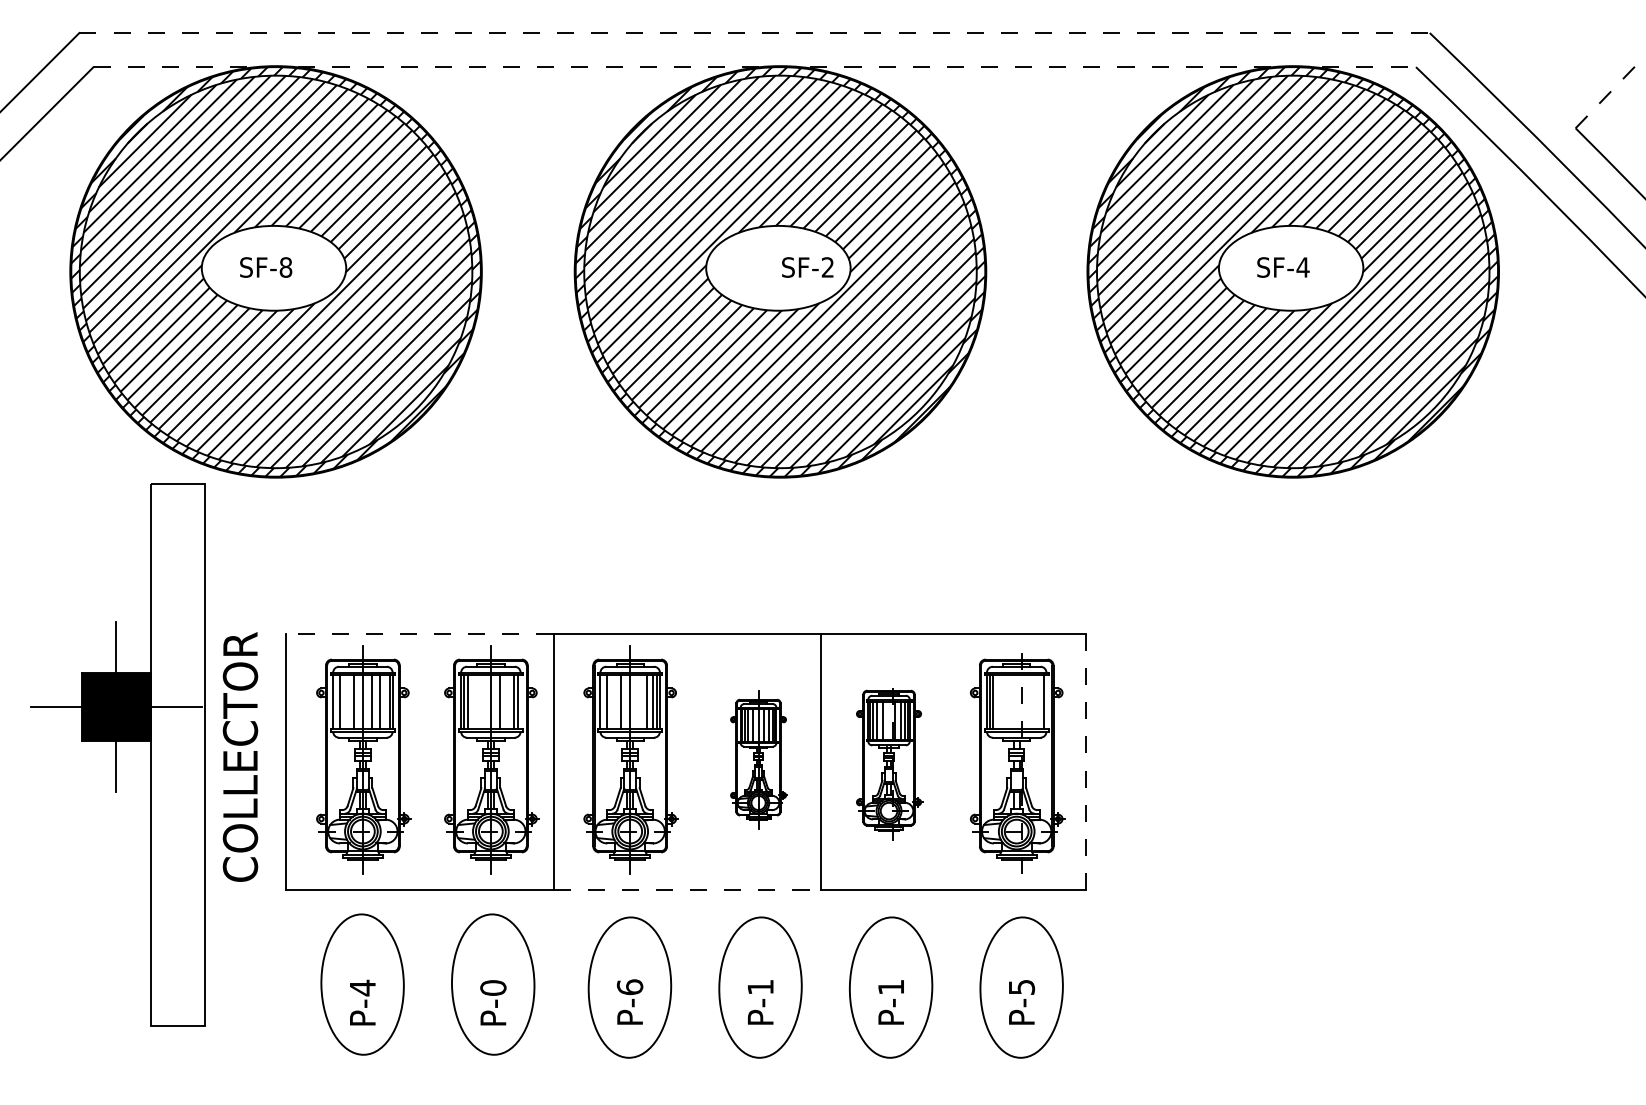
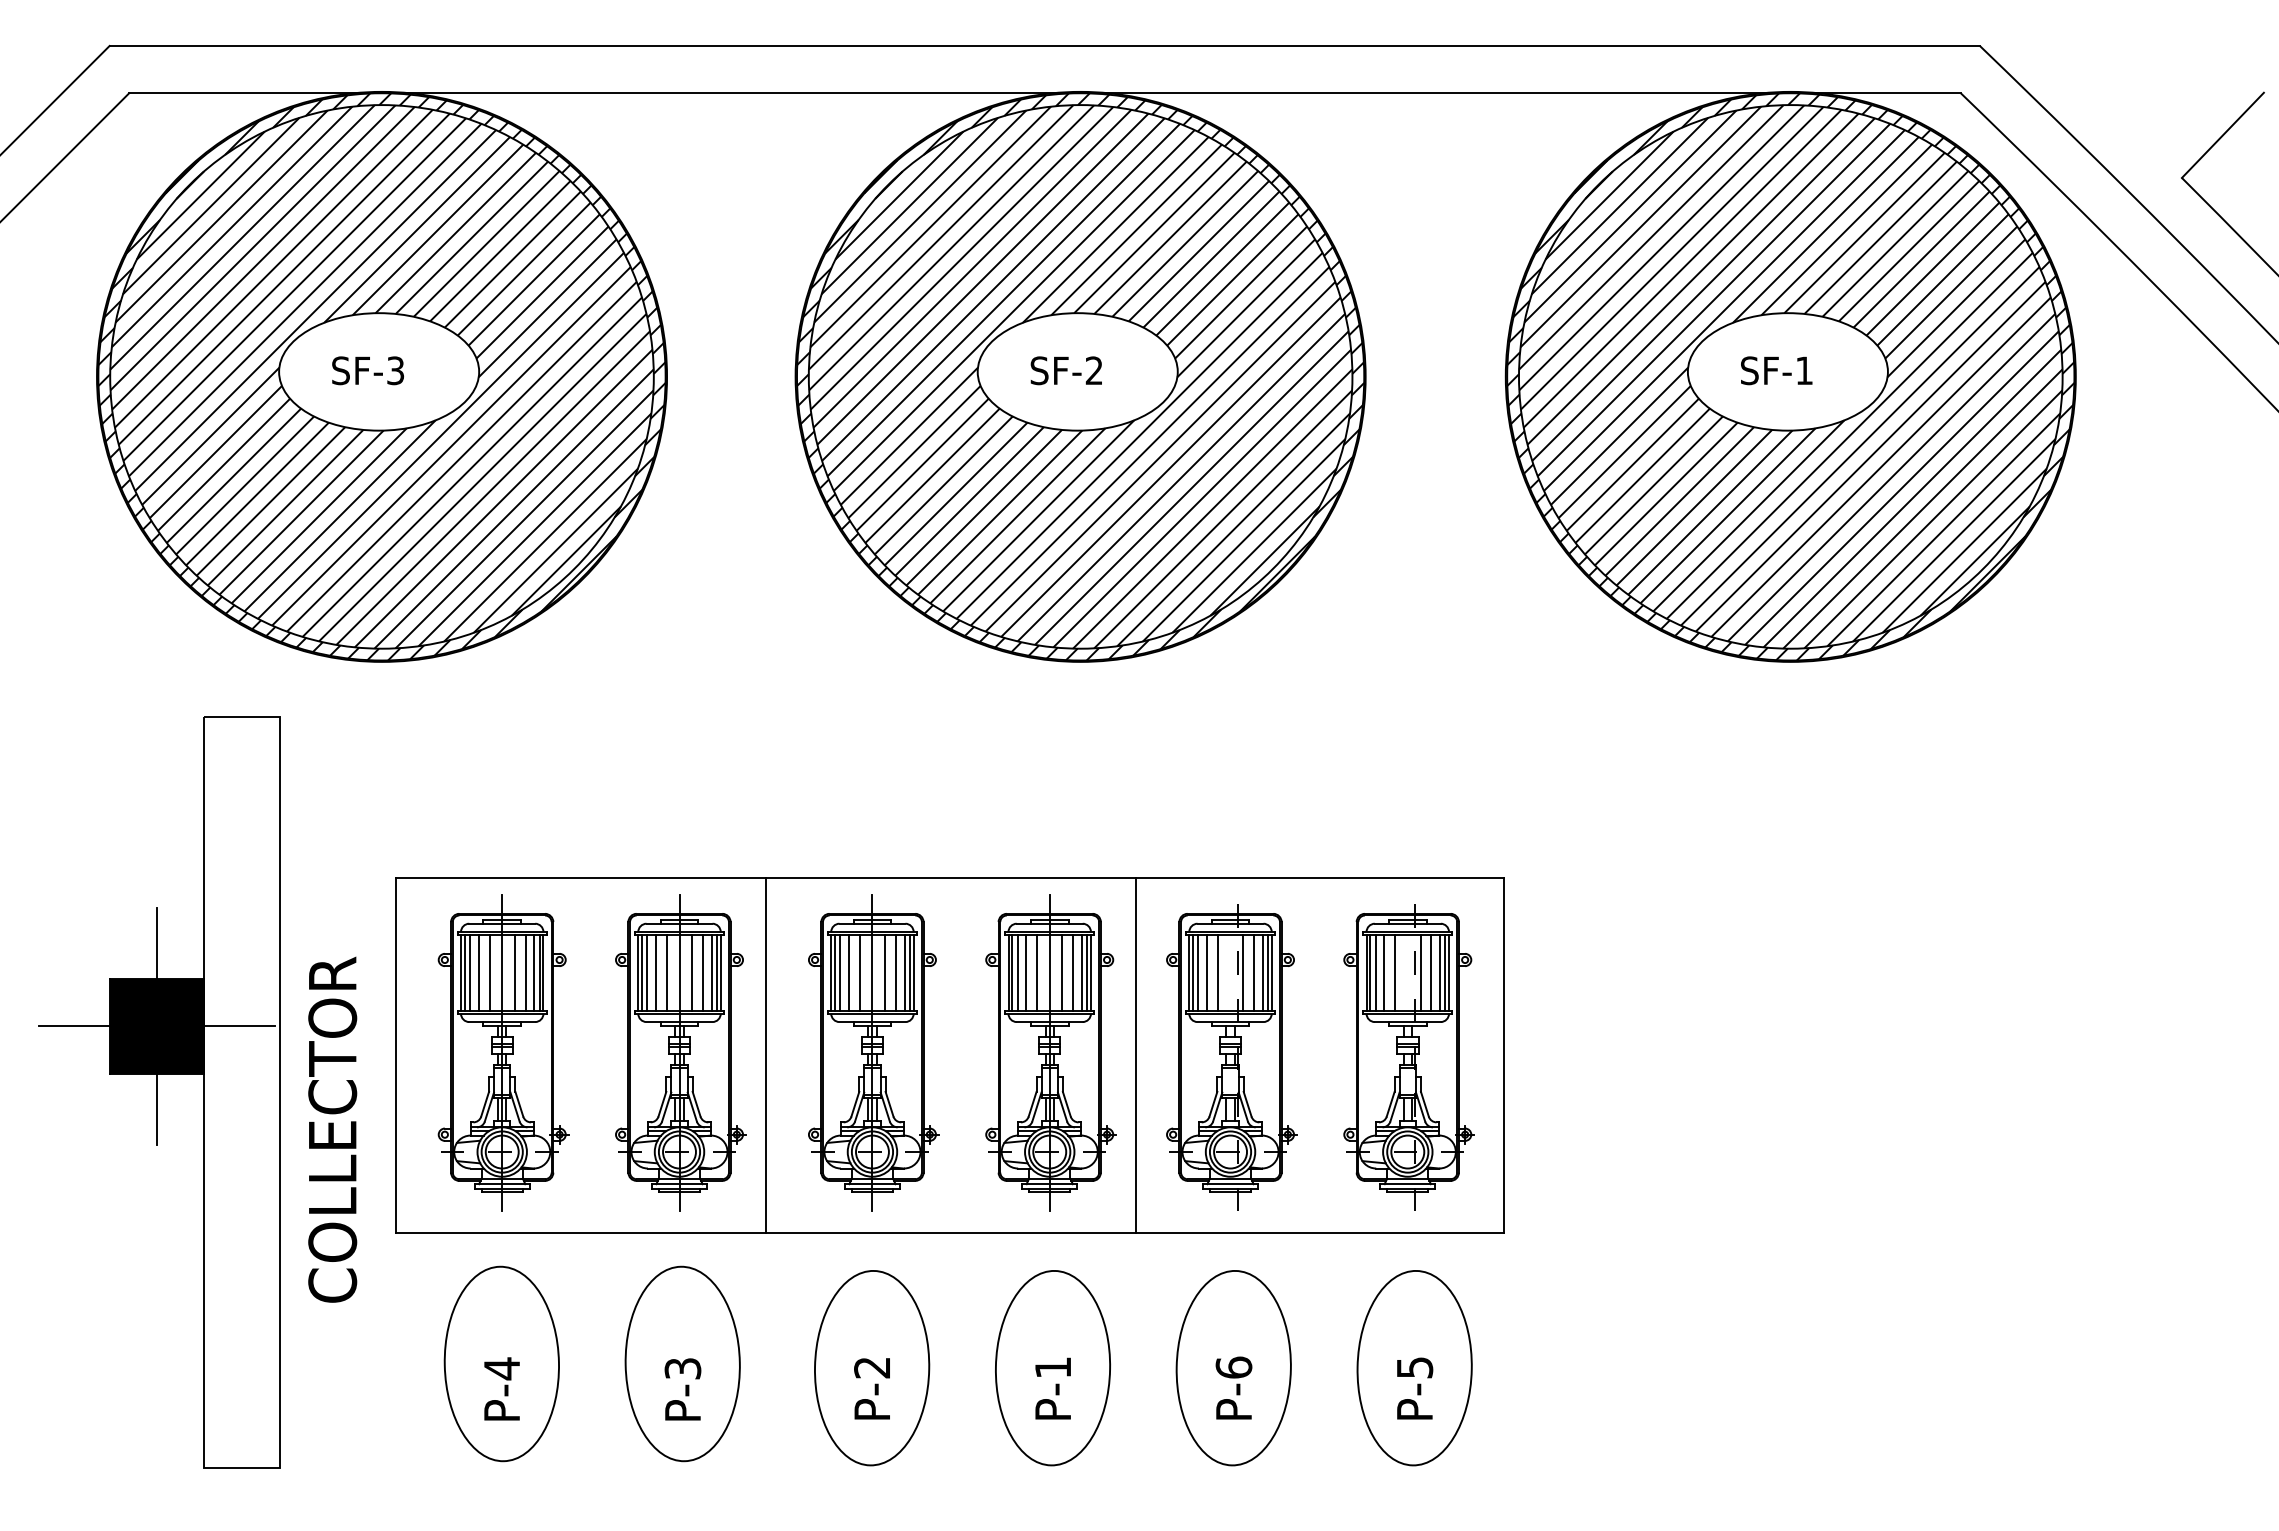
line: (755, 32) -> (1045, 45), dashed -> solid
line: (755, 67) -> (1045, 93), dashed -> solid
line: (1604, 97) -> (2222, 135), dashed -> solid
text: (285, 267) -> (395, 370), SF-8 -> SF-3
text: (807, 267) -> (1065, 370), moved
text: (1303, 267) -> (1804, 370), SF-4 -> SF-1
line: (419, 634) -> (580, 878), dashed -> solid
line: (335, 701) -> (464, 972), added
line: (345, 701) -> (478, 972), added
line: (386, 701) -> (534, 972), added
line: (473, 701) -> (655, 972), added
line: (481, 701) -> (666, 972), added
line: (508, 701) -> (703, 972), added
line: (520, 701) -> (720, 972), added
line: (602, 701) -> (834, 972), added
line: (612, 701) -> (848, 972), added
line: (639, 701) -> (885, 972), added
line: (999, 701) -> (1384, 972), added
line: (1007, 701) -> (1395, 972), added
line: (1025, 701) -> (1420, 972), added
line: (1033, 701) -> (1431, 972), added
line: (1040, 701) -> (1440, 972), added
line: (1046, 701) -> (1449, 972), added
part: (118, 754) -> (159, 1092), moved
text: (240, 756) -> (332, 1129), moved
part: (758, 759) -> (1050, 1052), size x1.67
line: (1085, 762) -> (1503, 1056), dashed -> solid
part: (889, 763) -> (1231, 1057), size x1.43
line: (687, 889) -> (951, 1232), dashed -> solid
text: (493, 987) -> (682, 1368), P-0 -> P-3
text: (630, 987) -> (872, 1367), P-6 -> P-2
text: (890, 987) -> (1233, 1367), P-1 -> P-6

